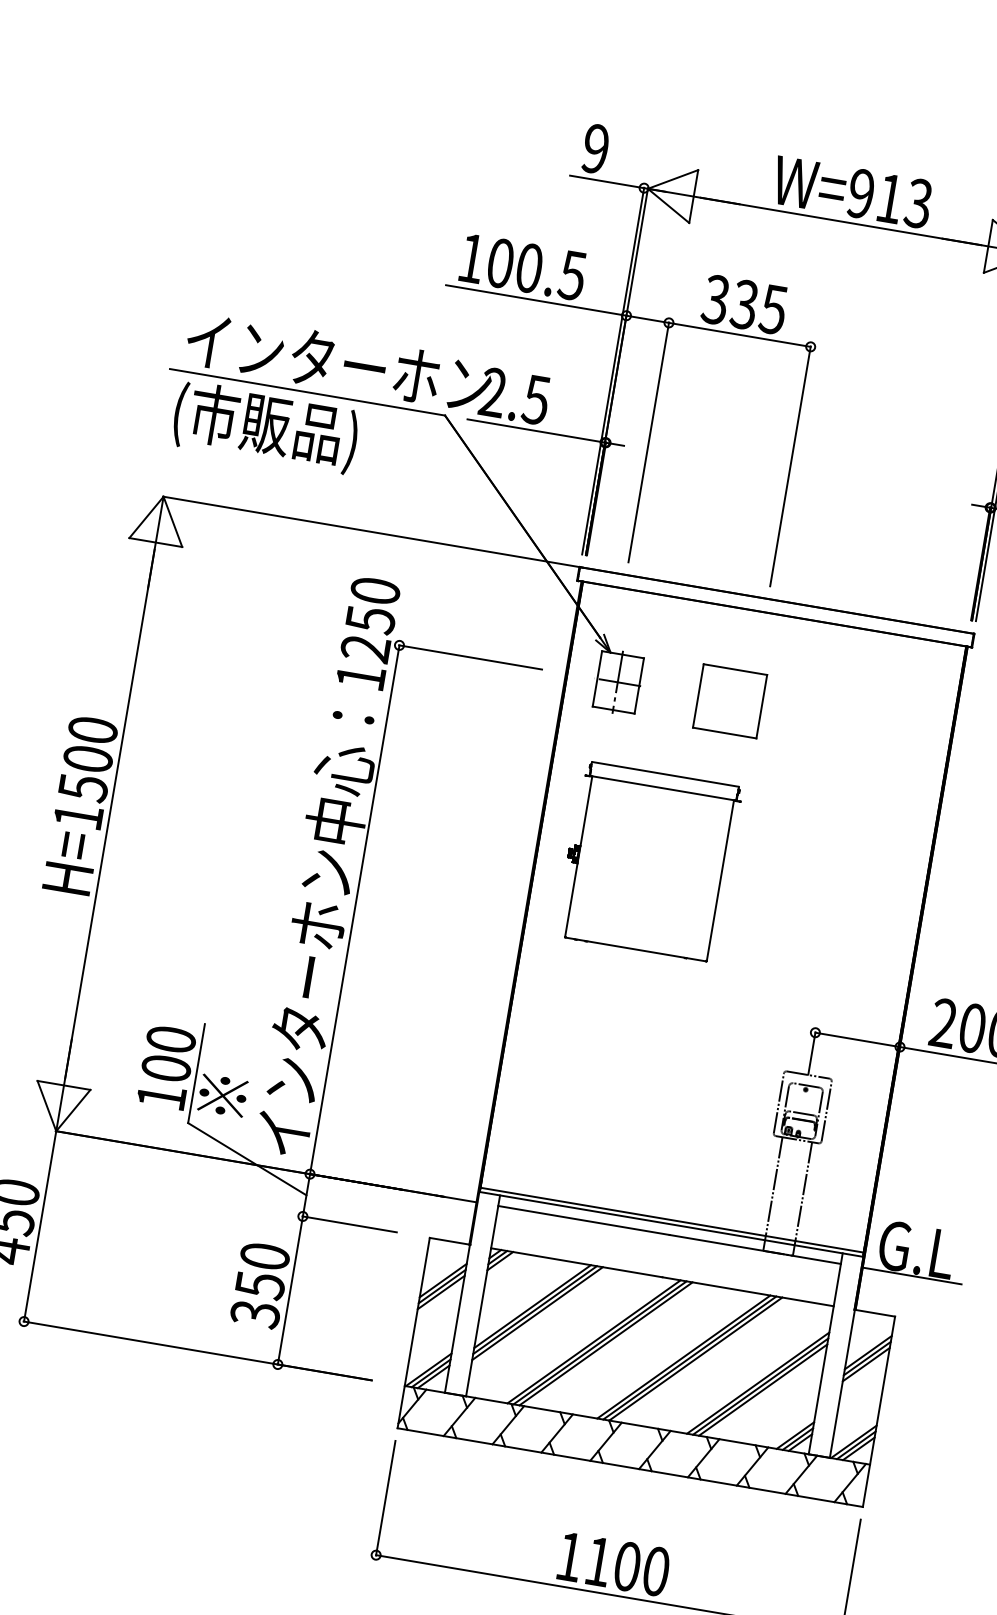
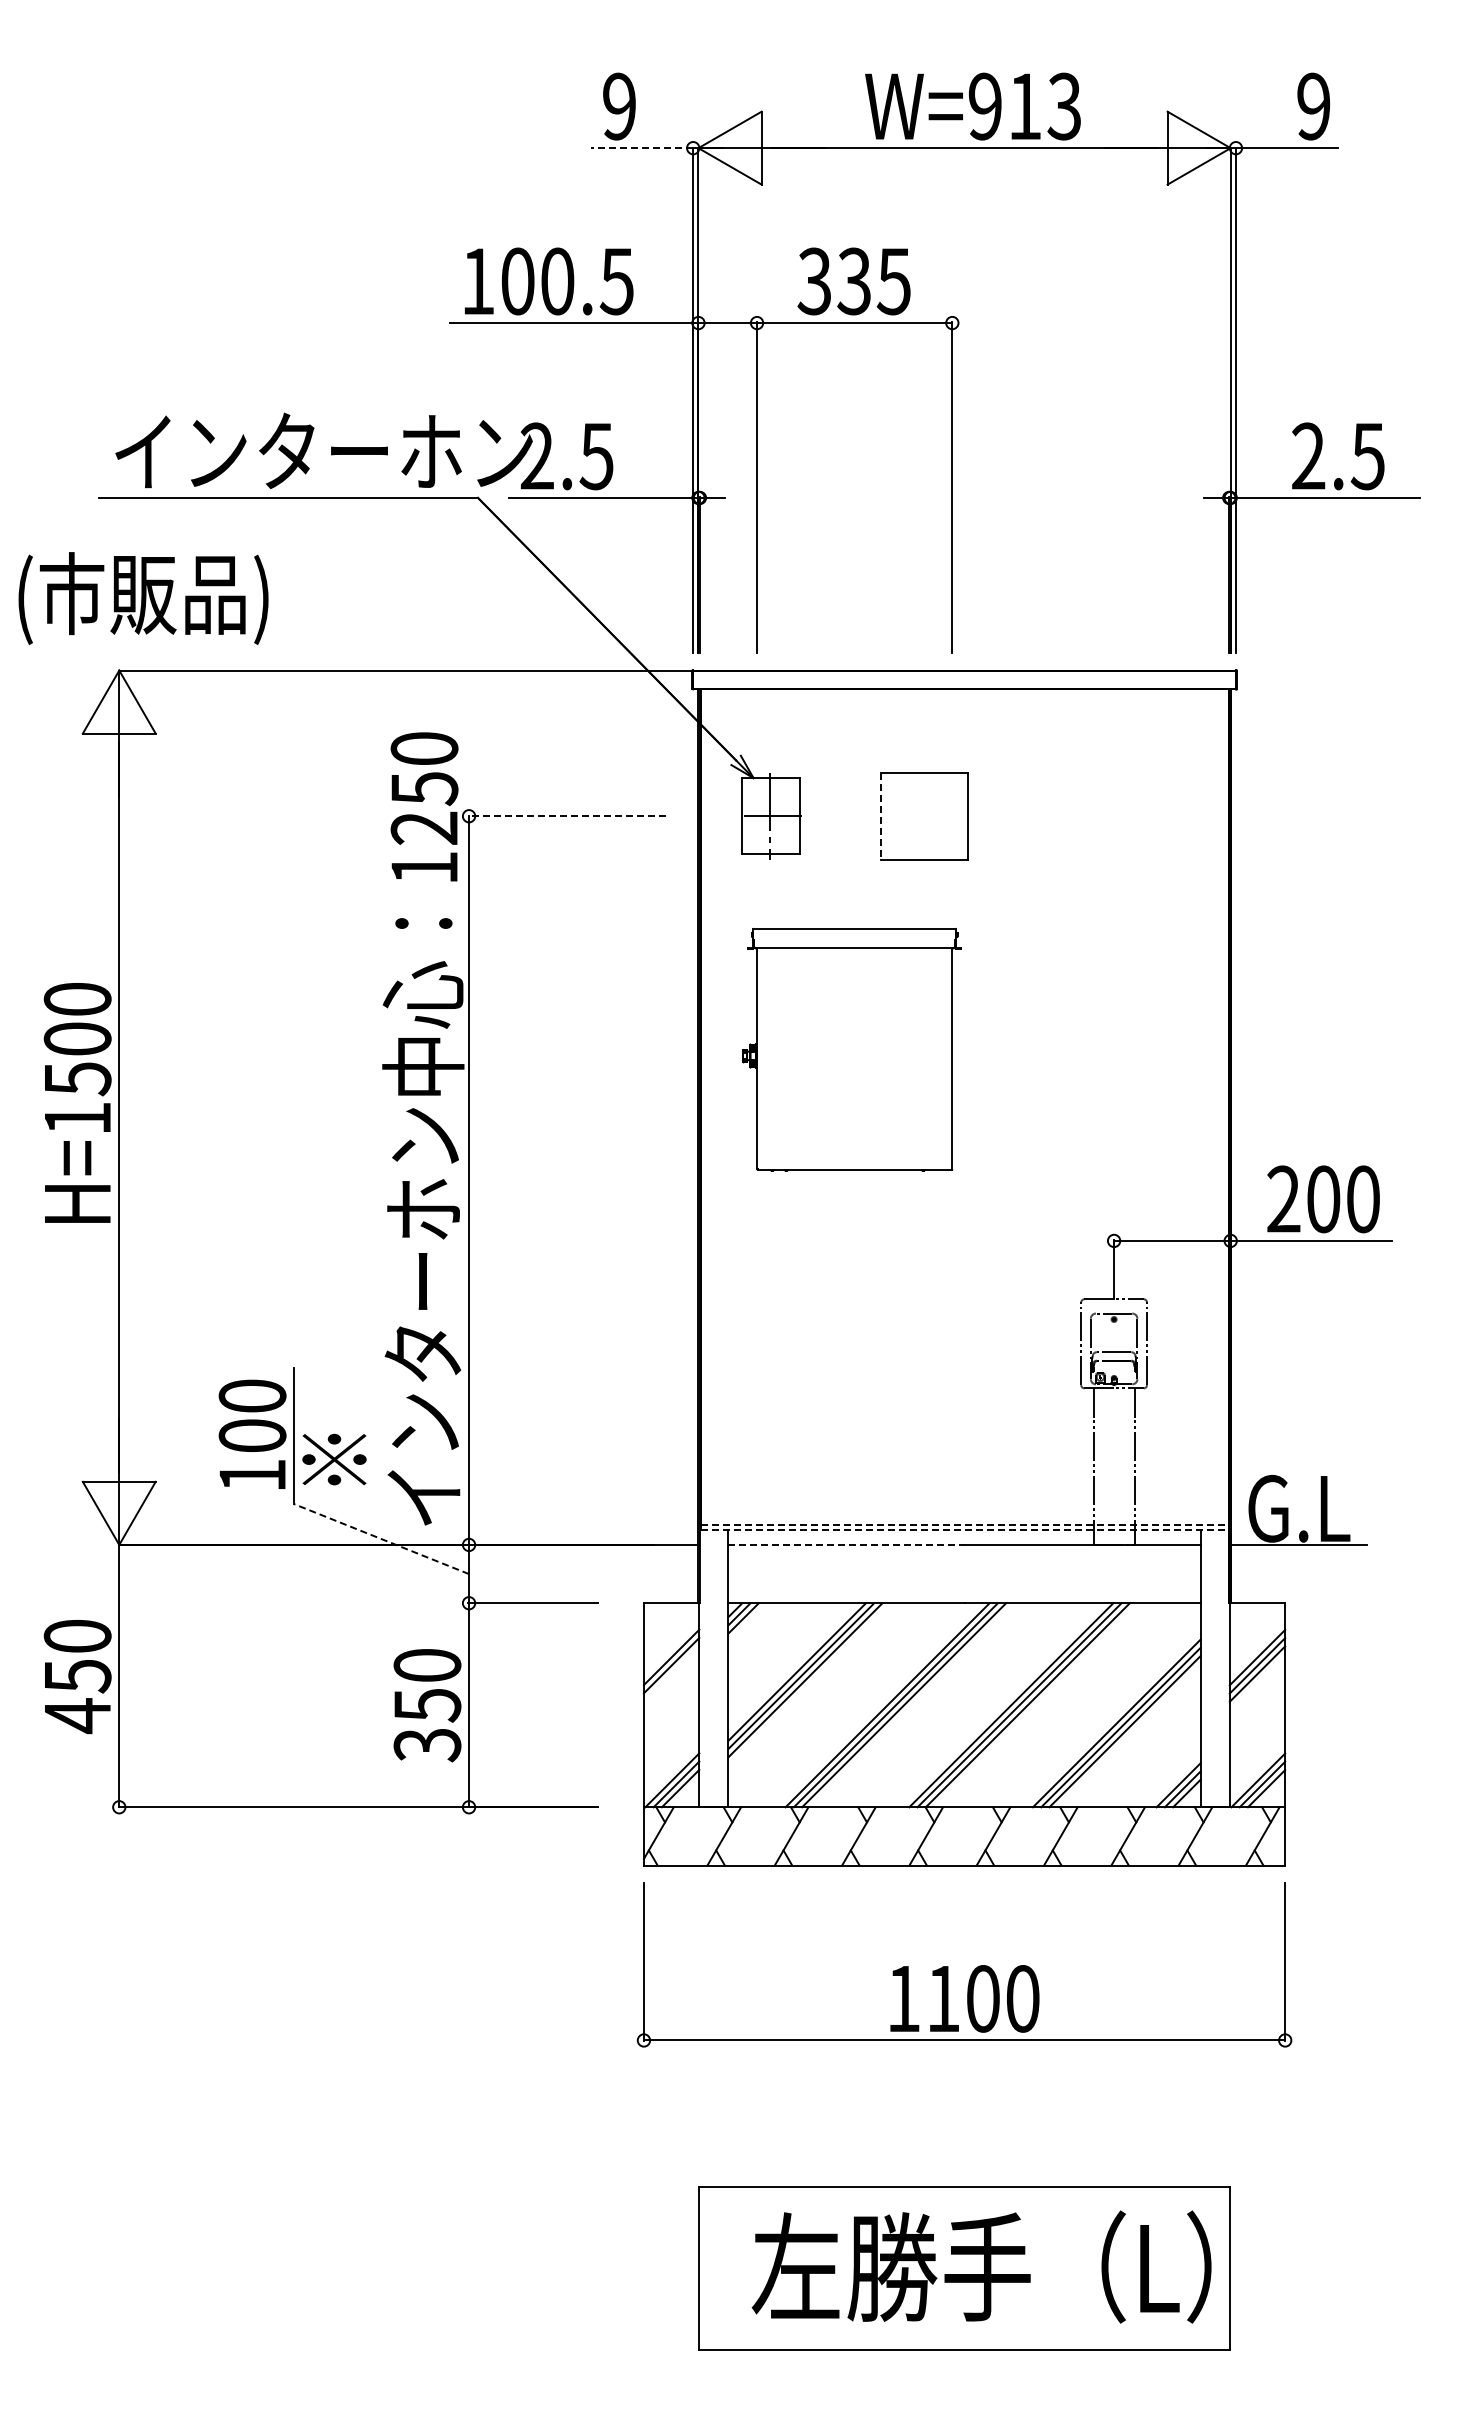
line: (606, 182) -> (641, 148), solid -> dashed
text: (265, 427) -> (143, 598), moved
line: (470, 657) -> (567, 816), solid -> dashed
line: (697, 696) -> (880, 816), solid -> dashed
line: (247, 1158) -> (381, 1538), solid -> dashed
line: (584, 1220) -> (847, 1544), solid -> dashed
line: (672, 1220) -> (965, 1524), solid -> dashed
line: (672, 1224) -> (965, 1530), solid -> dashed
line: (441, 1292) -> (671, 1673), removed

